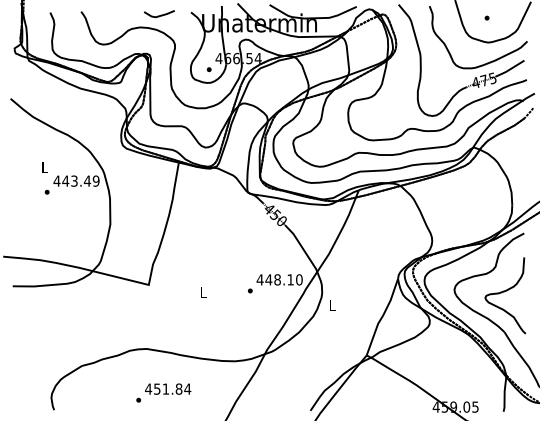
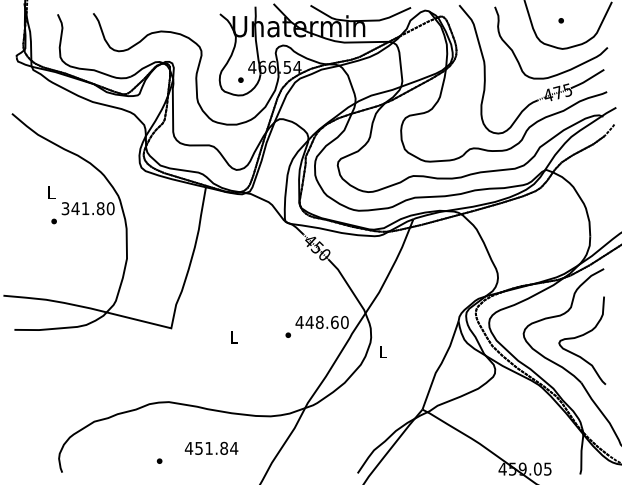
line: (159, 15) -> (183, 17), removed
text: (76, 181) -> (87, 208), 443.49 -> 341.80
text: (290, 279) -> (334, 321), 448.10 -> 448.60
text: (168, 388) -> (211, 447), moved

